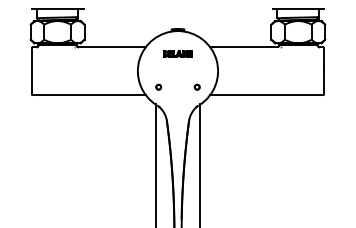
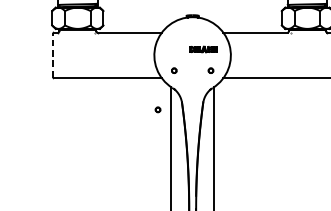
part: (177, 53) -> (202, 49), moved
line: (31, 70) -> (52, 54), solid -> dashed
part: (141, 127) -> (157, 109), added

